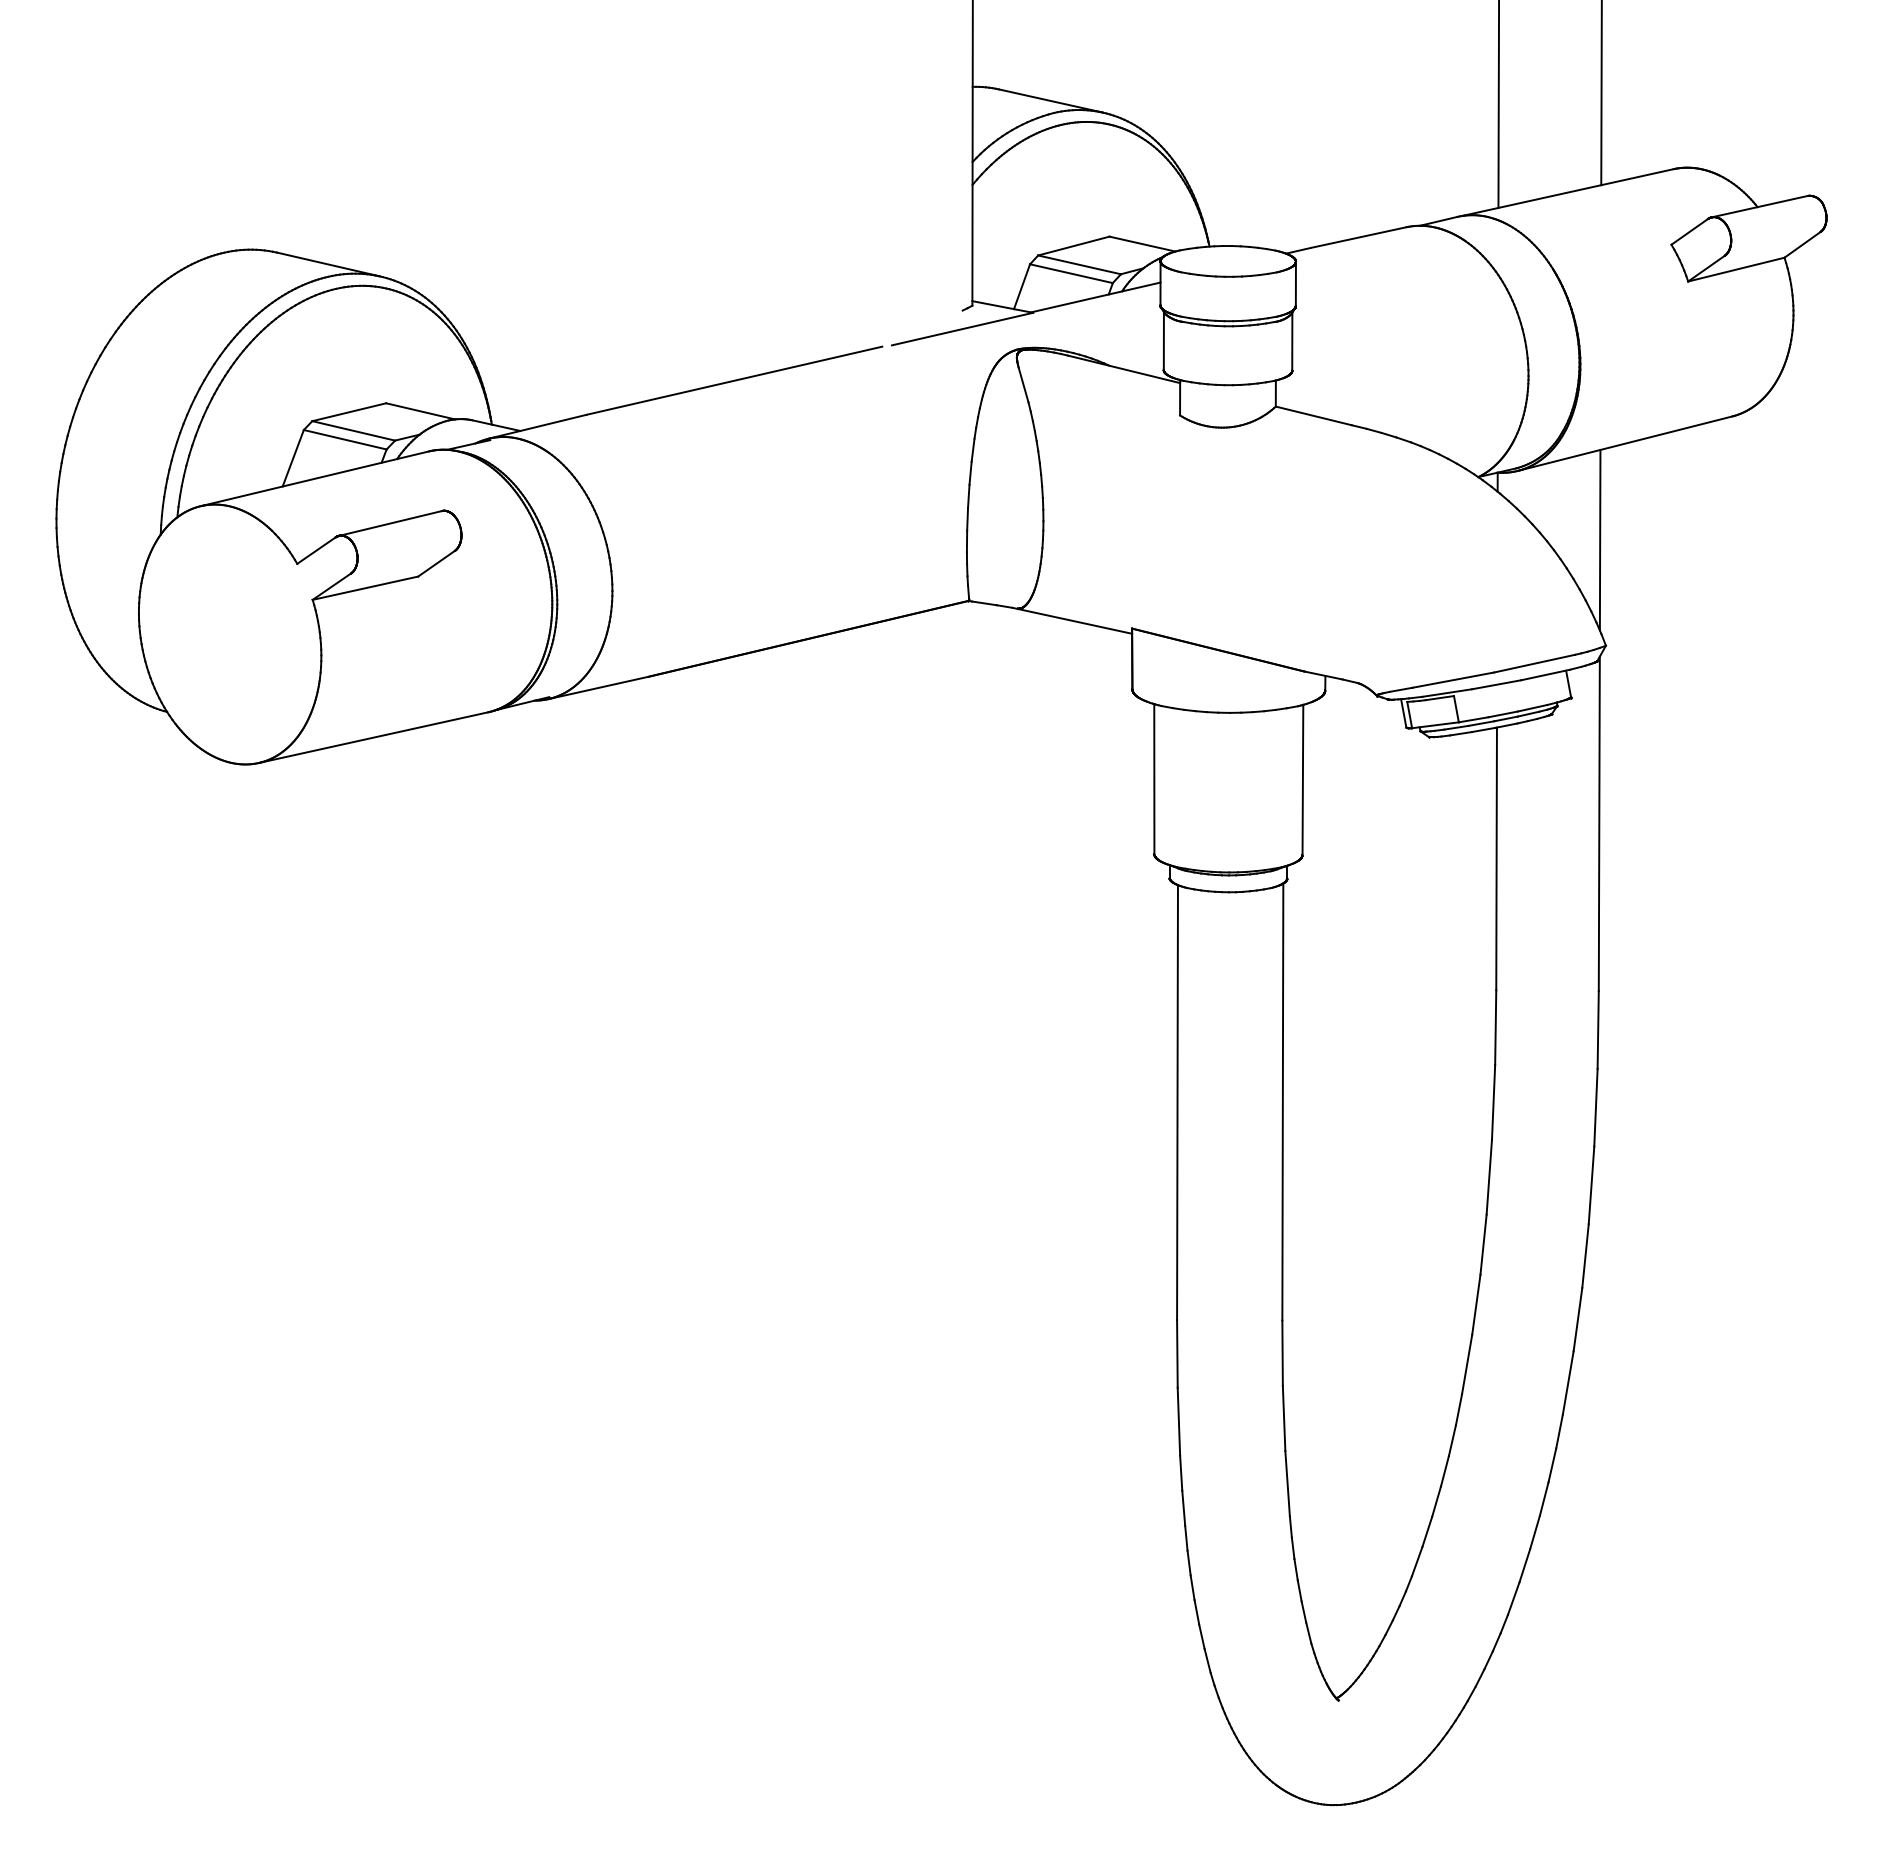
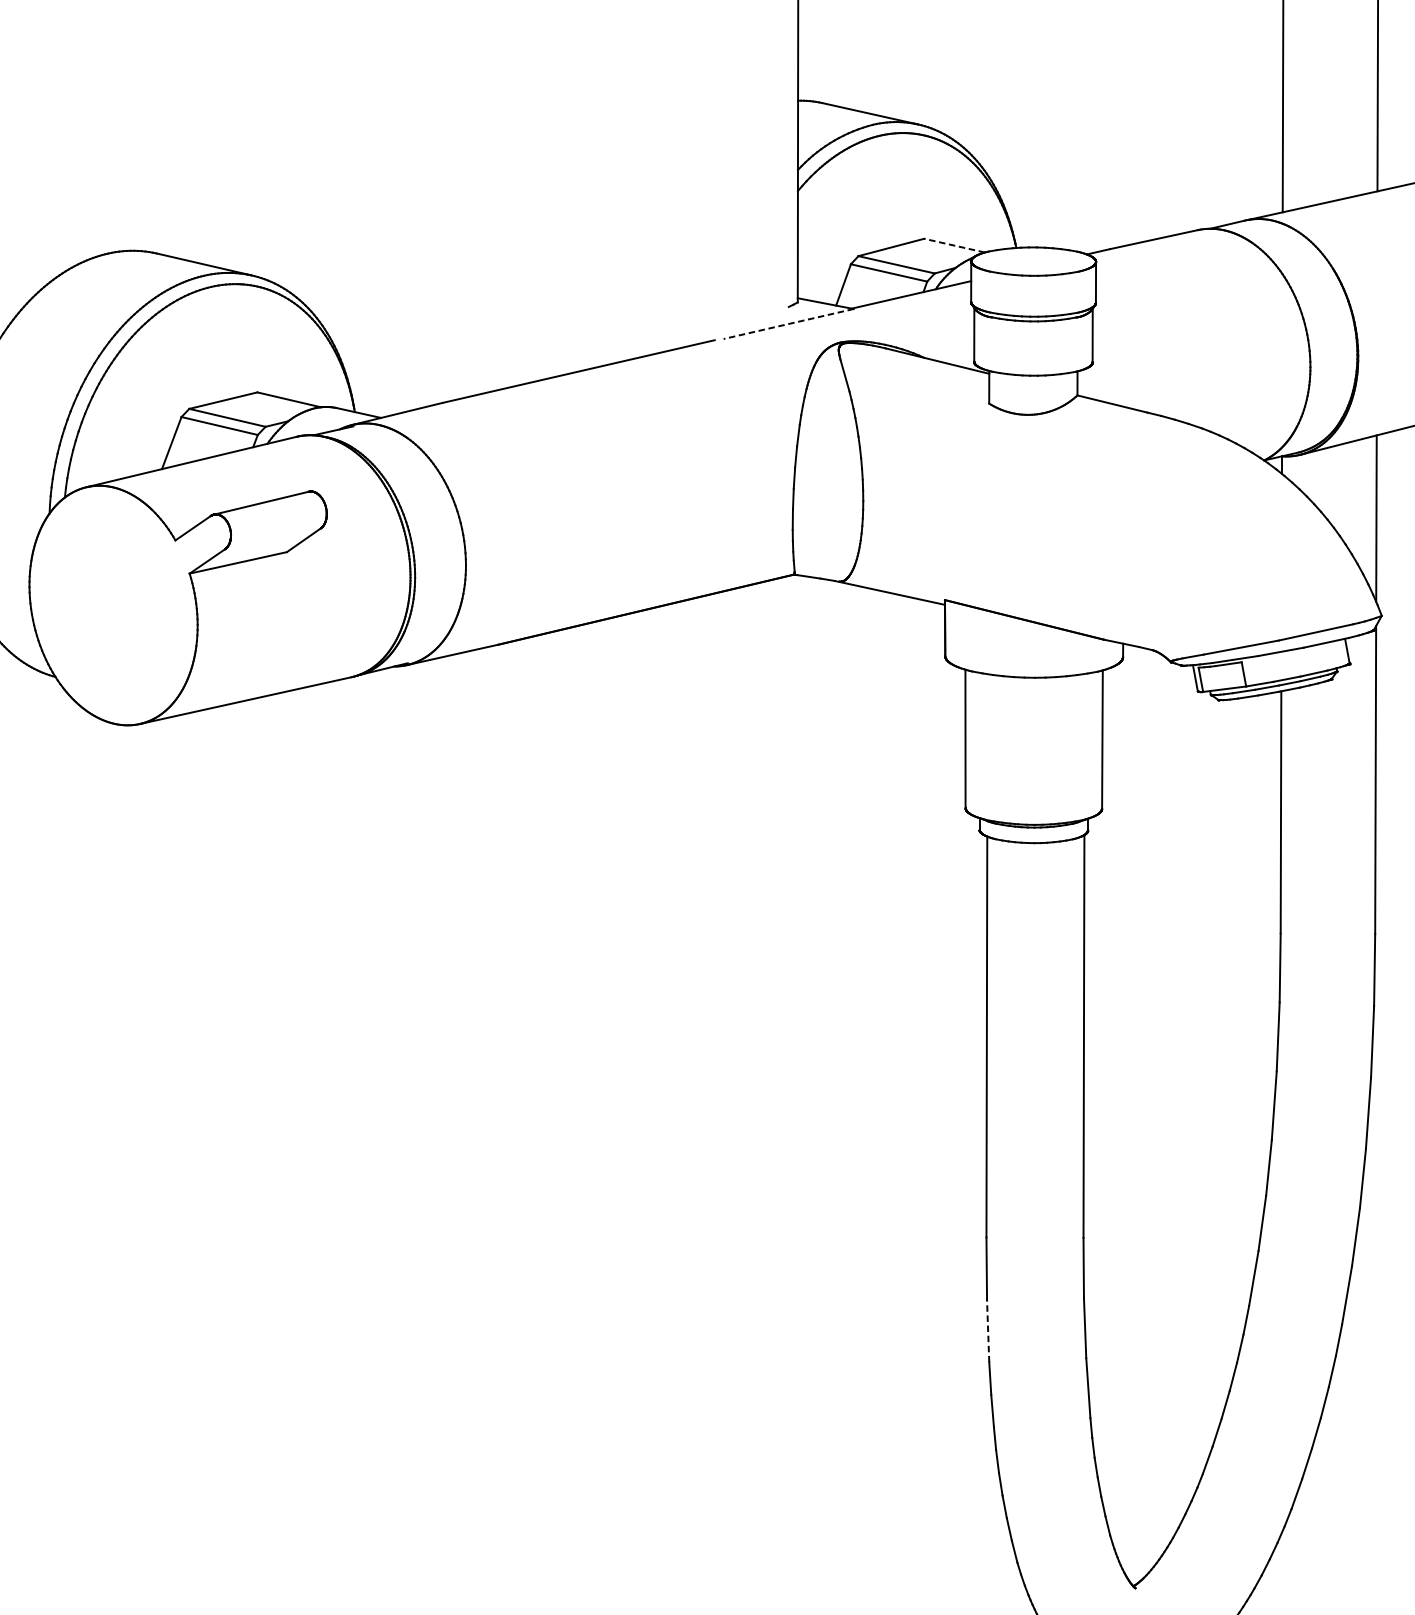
line: (1142, 244) -> (954, 246), solid -> dashed
line: (962, 329) -> (788, 324), solid -> dashed
line: (1178, 1421) -> (987, 1330), solid -> dashed

